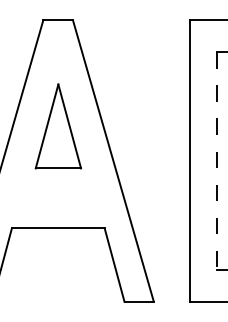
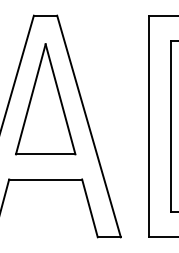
part: (58, 126) -> (45, 99), size x1.67
line: (217, 161) -> (170, 126), dashed -> solid

